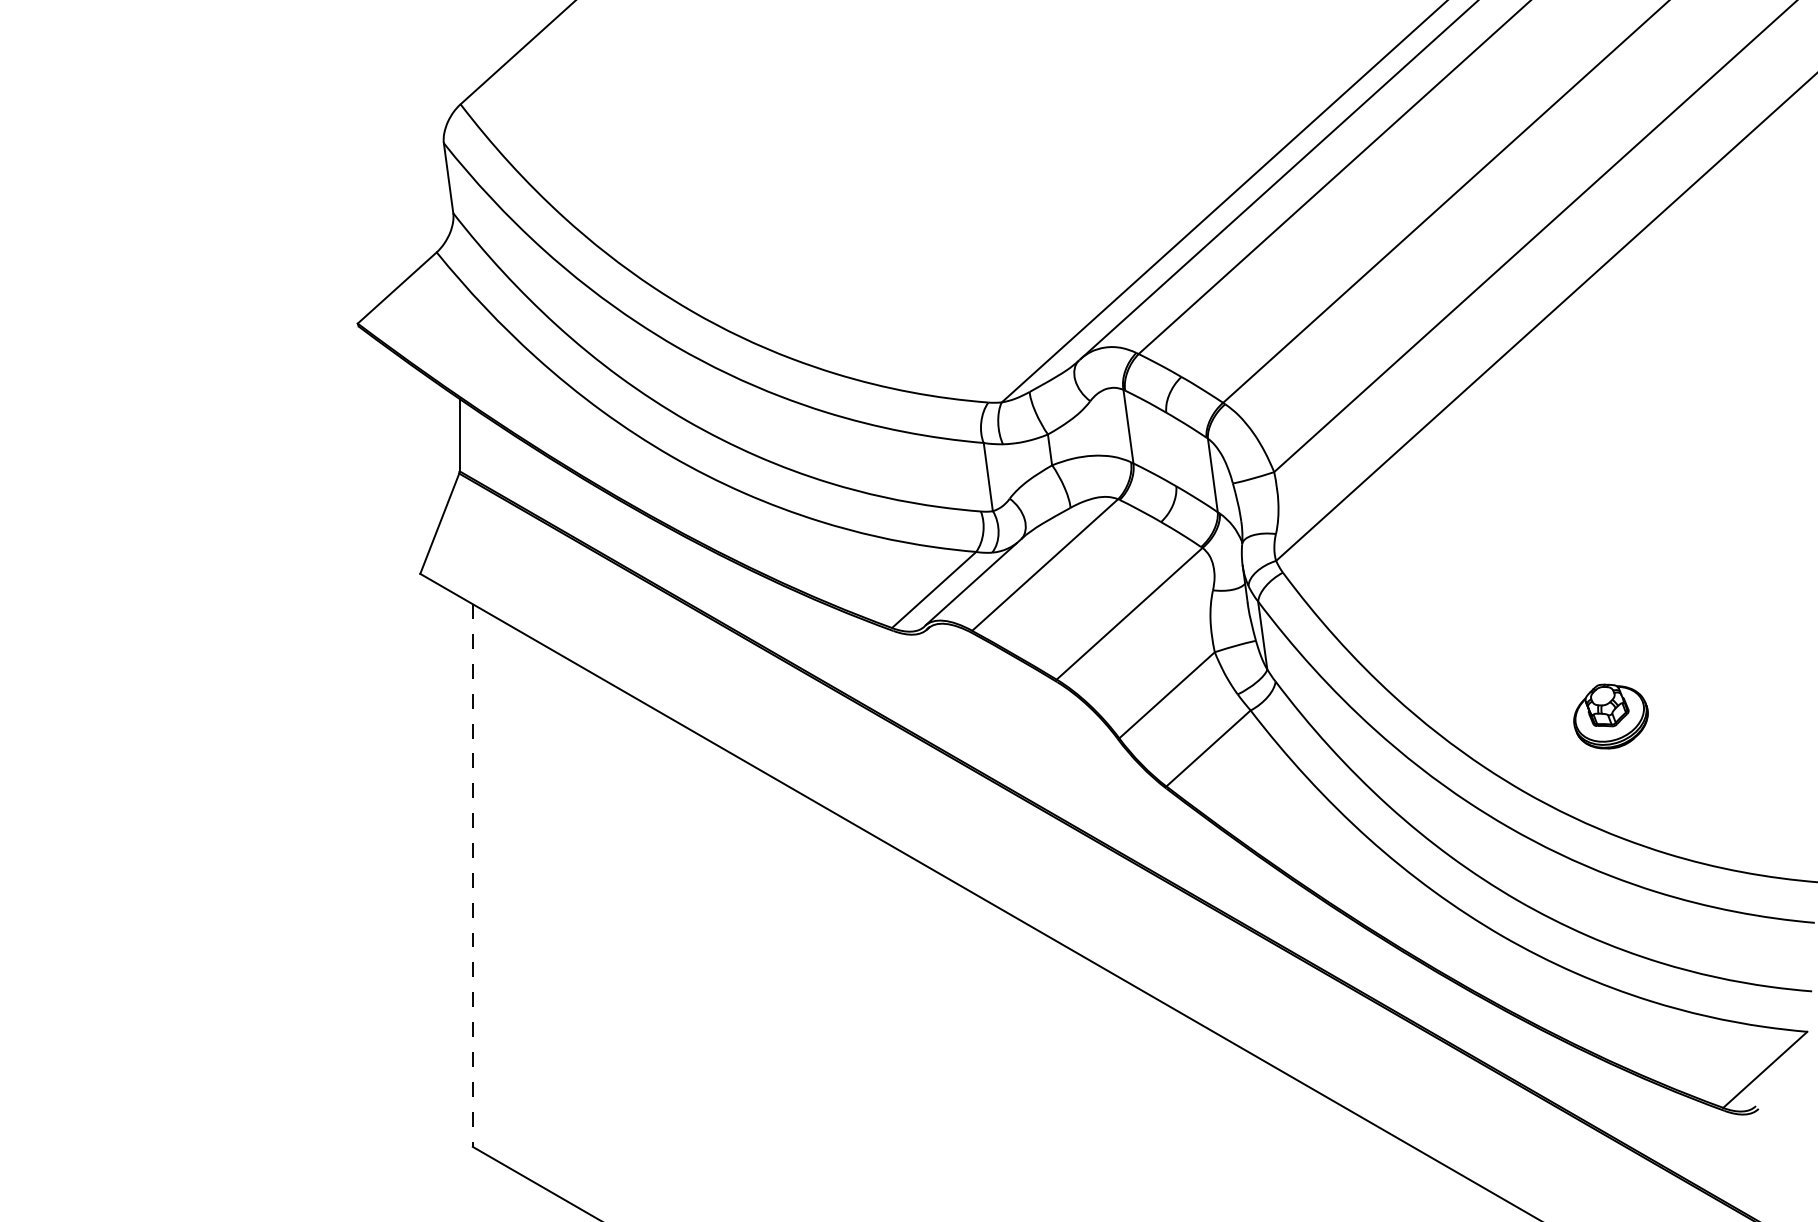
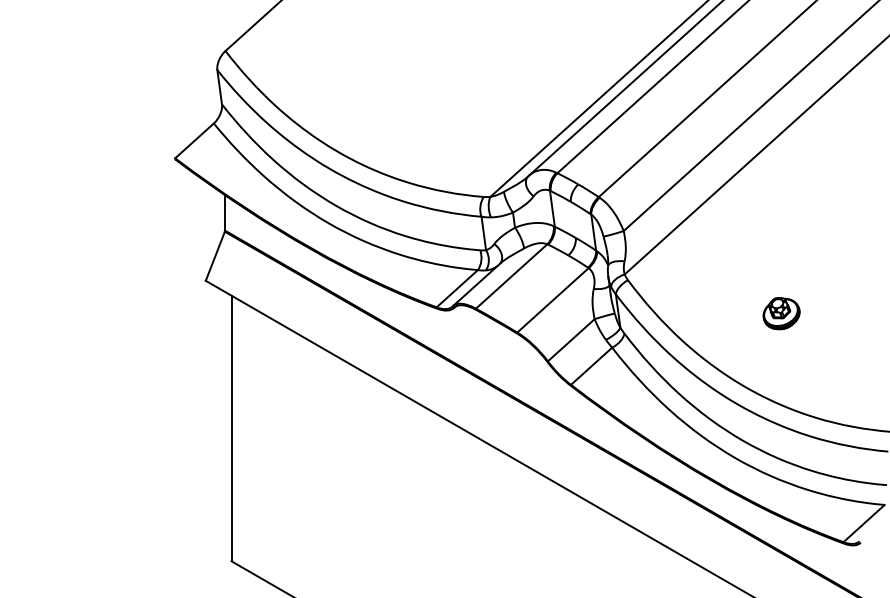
part: (1610, 716) -> (781, 313), moved
line: (472, 875) -> (231, 428), dashed -> solid

